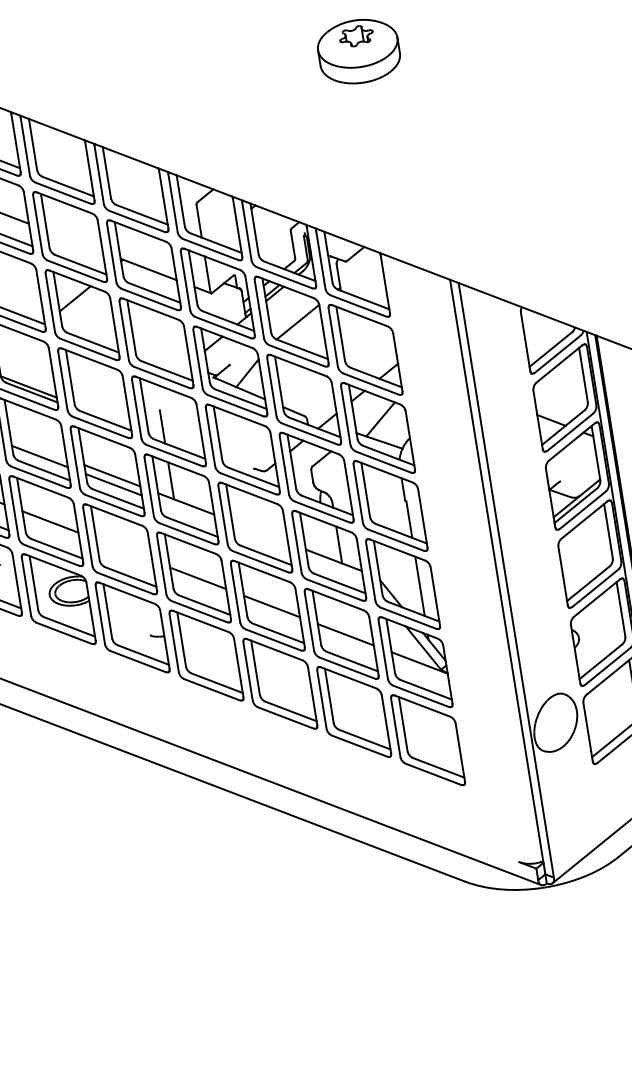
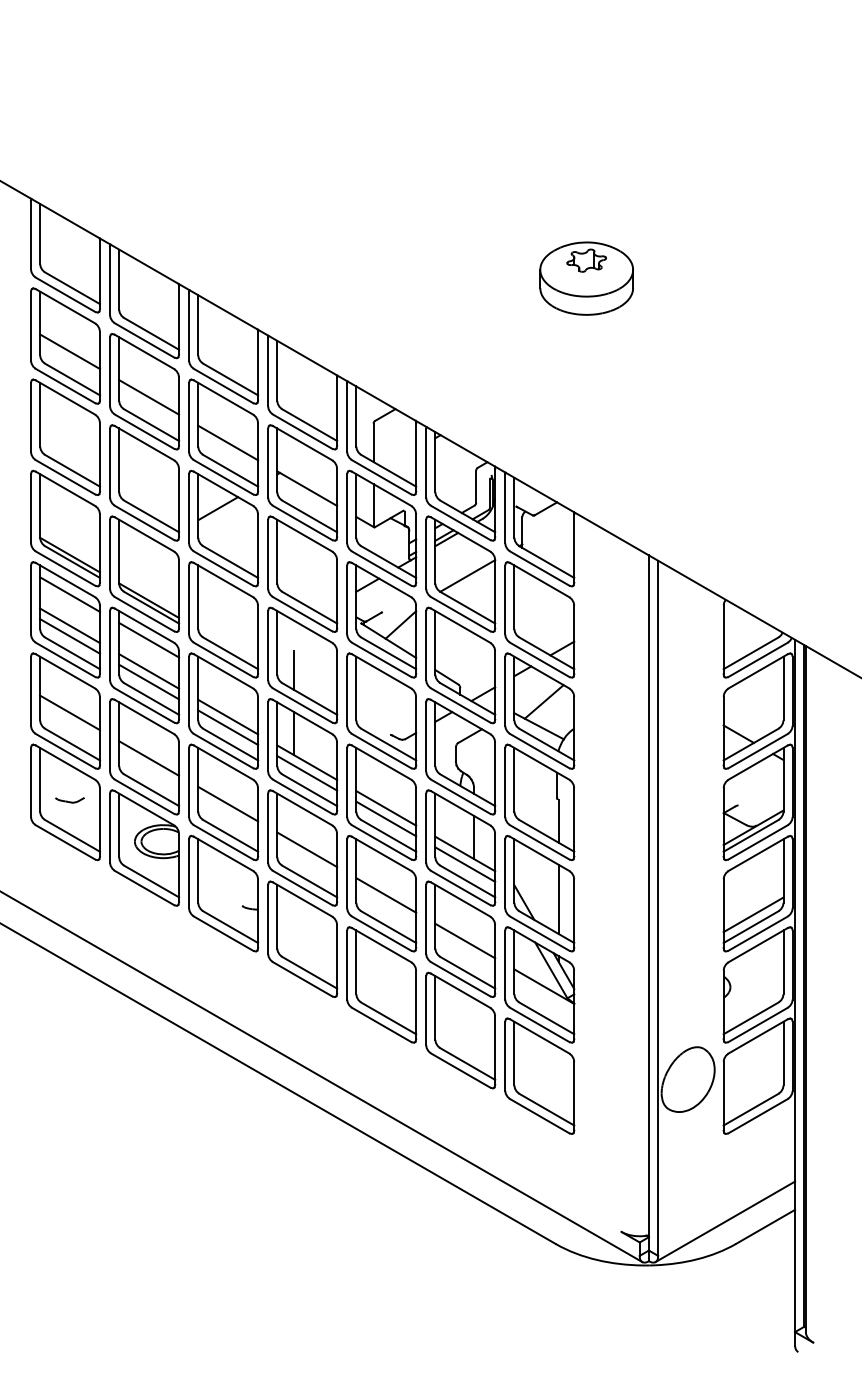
line: (75, 240) -> (228, 442), added
line: (34, 420) -> (149, 639), added
line: (38, 447) -> (149, 671), added
line: (187, 513) -> (307, 773), added
line: (260, 532) -> (386, 808), added
line: (261, 540) -> (386, 818), added
line: (124, 549) -> (228, 803), added
line: (335, 569) -> (465, 864), added
line: (588, 572) -> (753, 914), added

